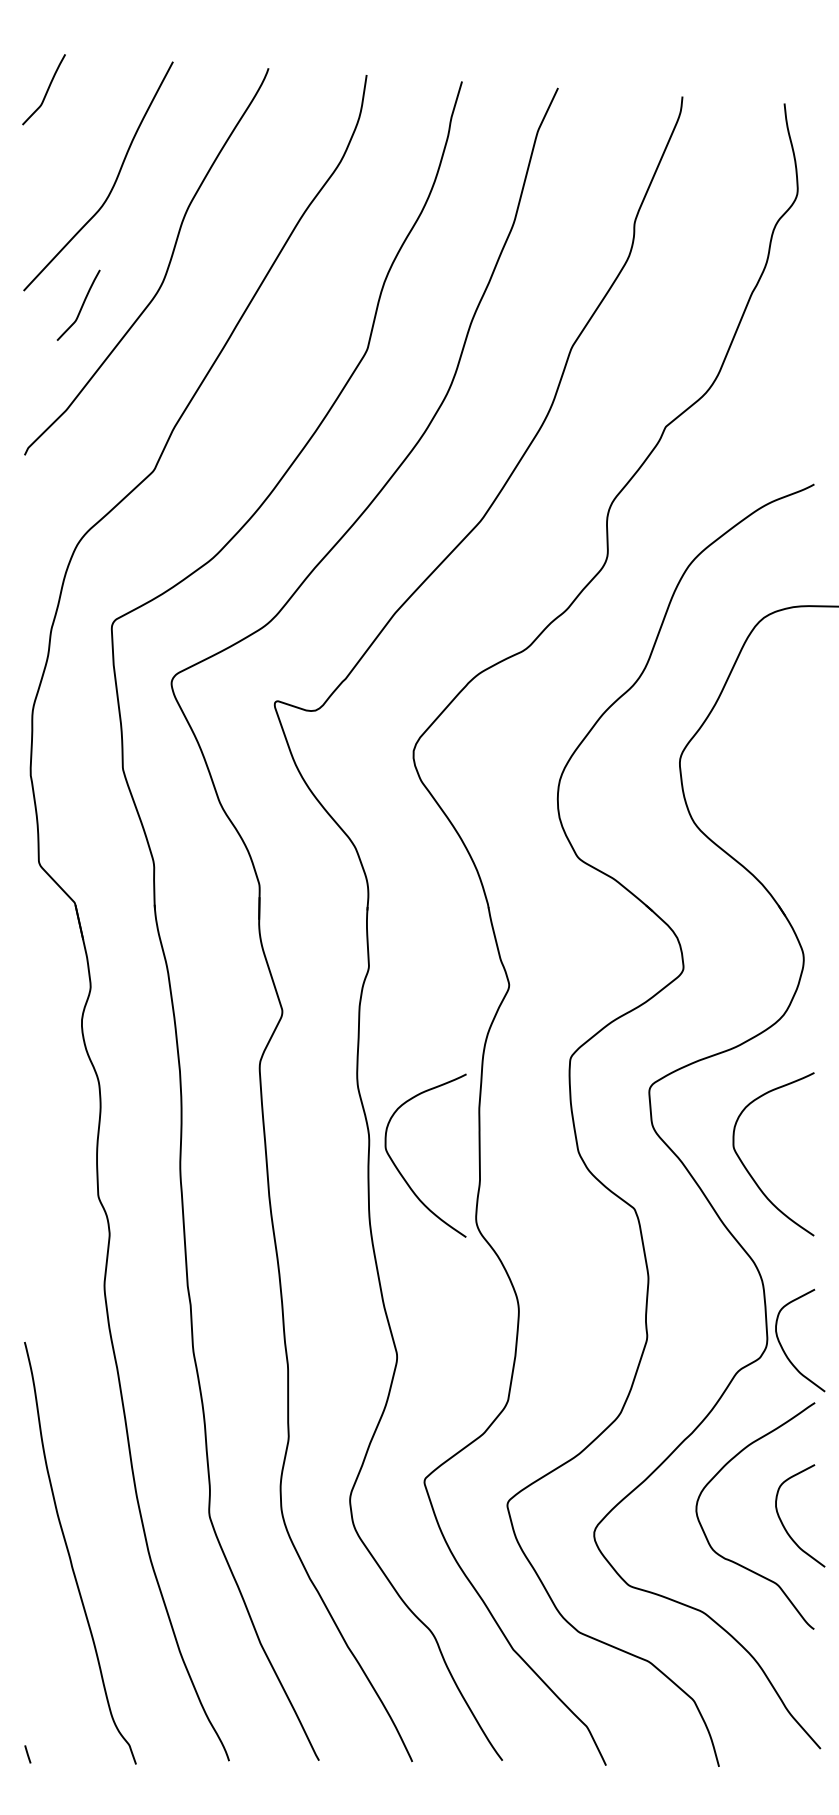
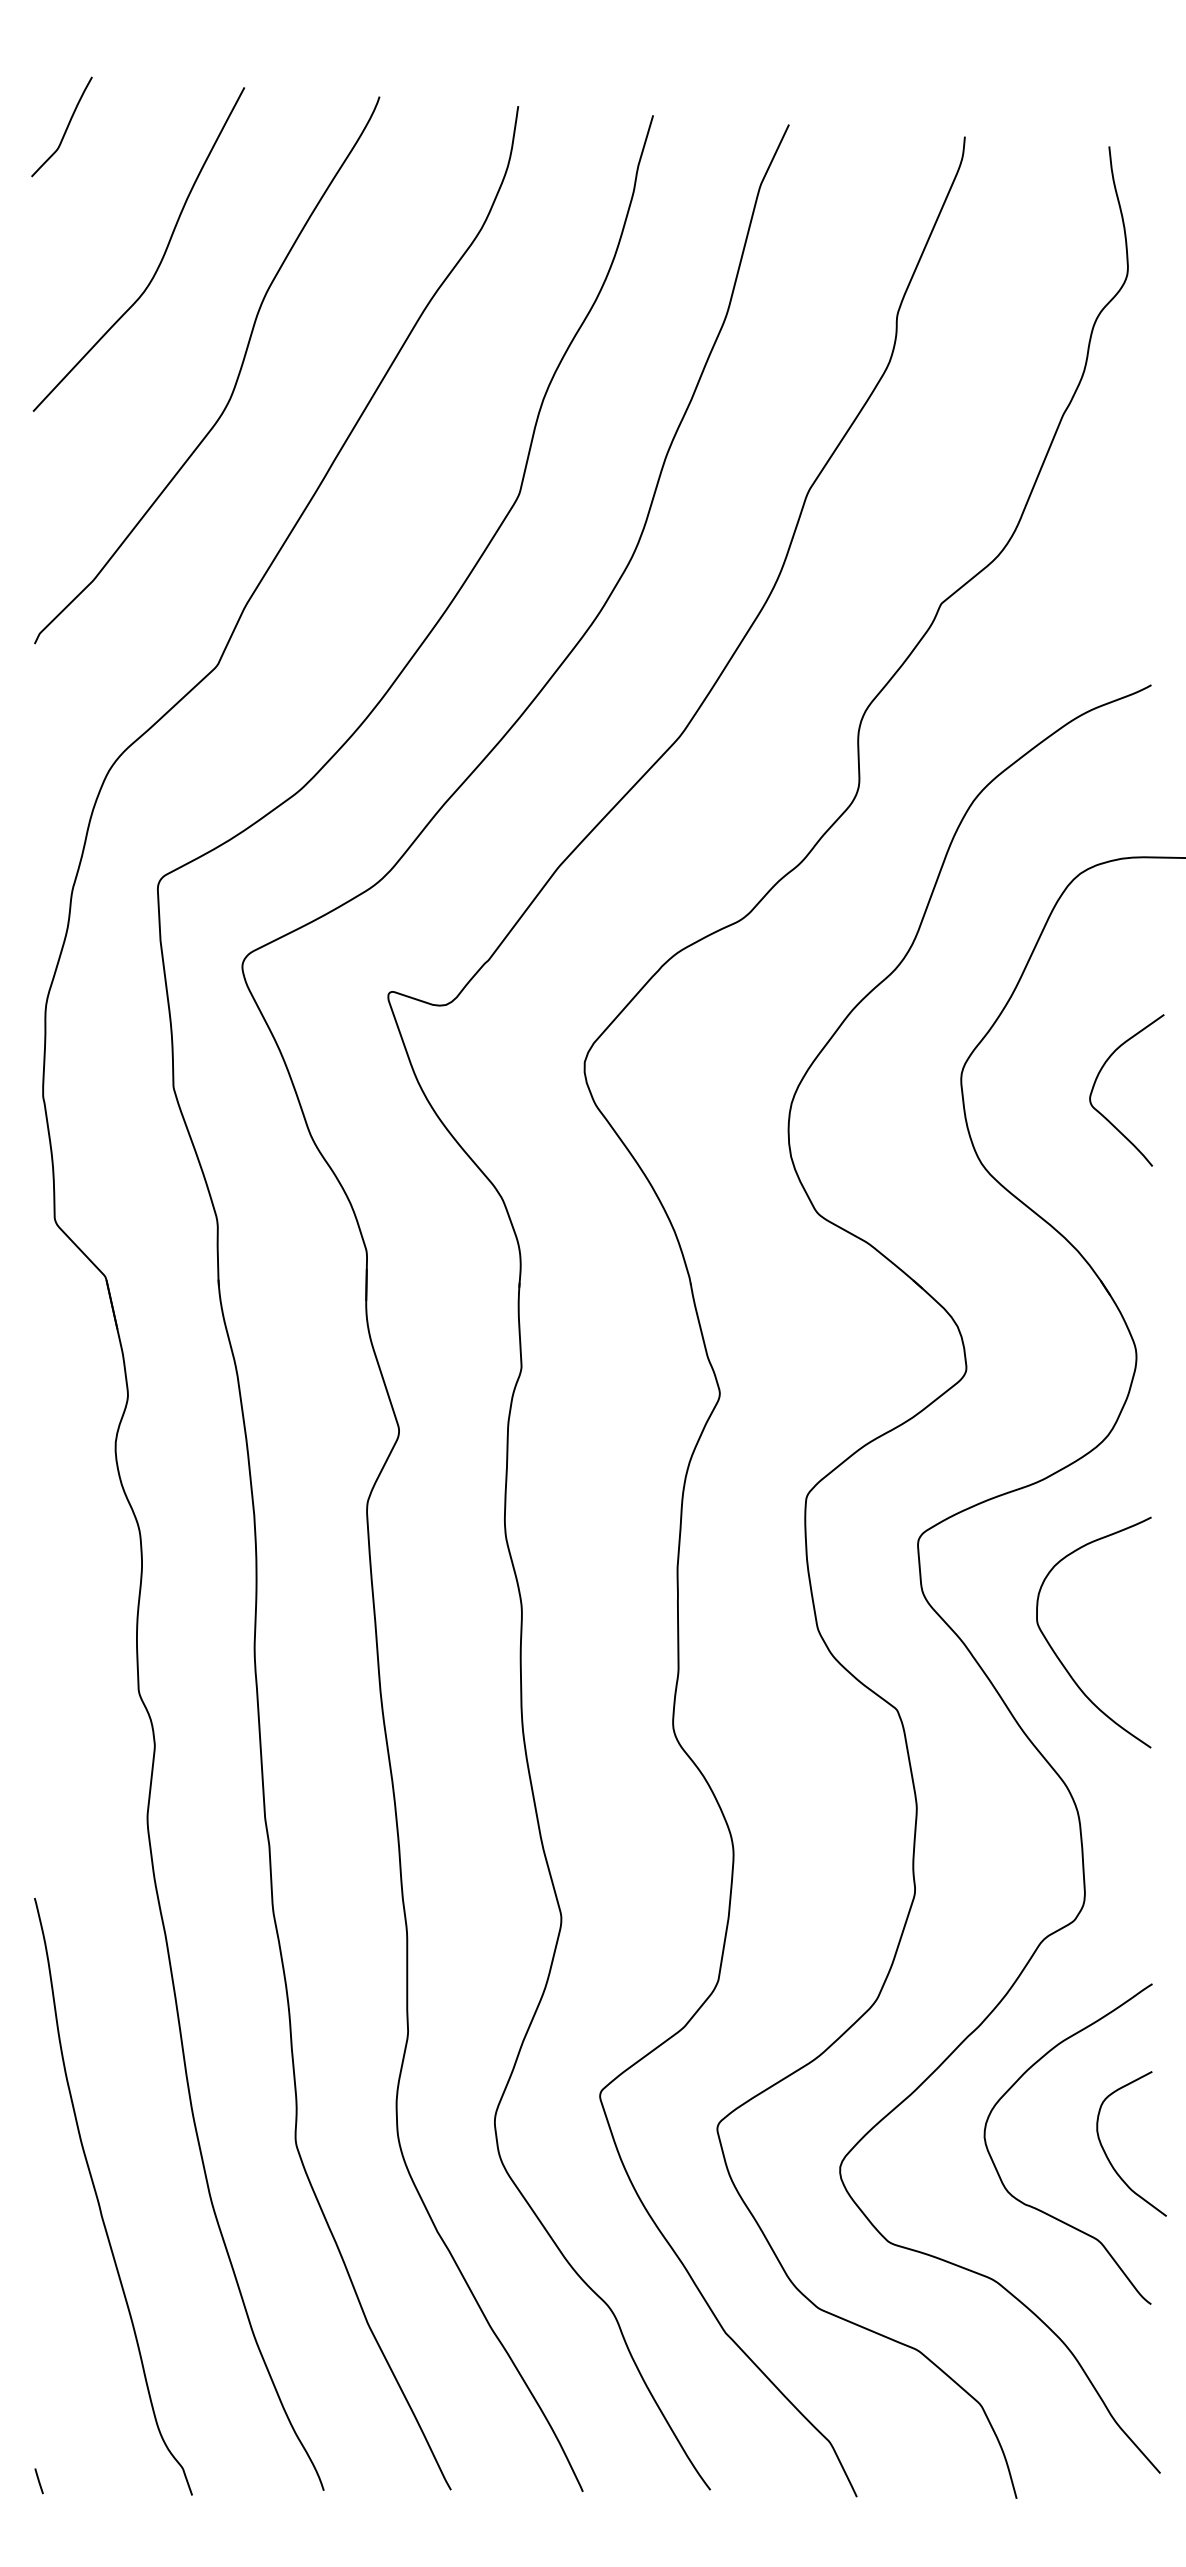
curve: (81, 305) -> (115, 431), removed
curve: (776, 763) -> (1097, 1079), added
curve: (400, 1172) -> (566, 1658), removed
curve: (783, 1348) -> (1107, 1907), removed

